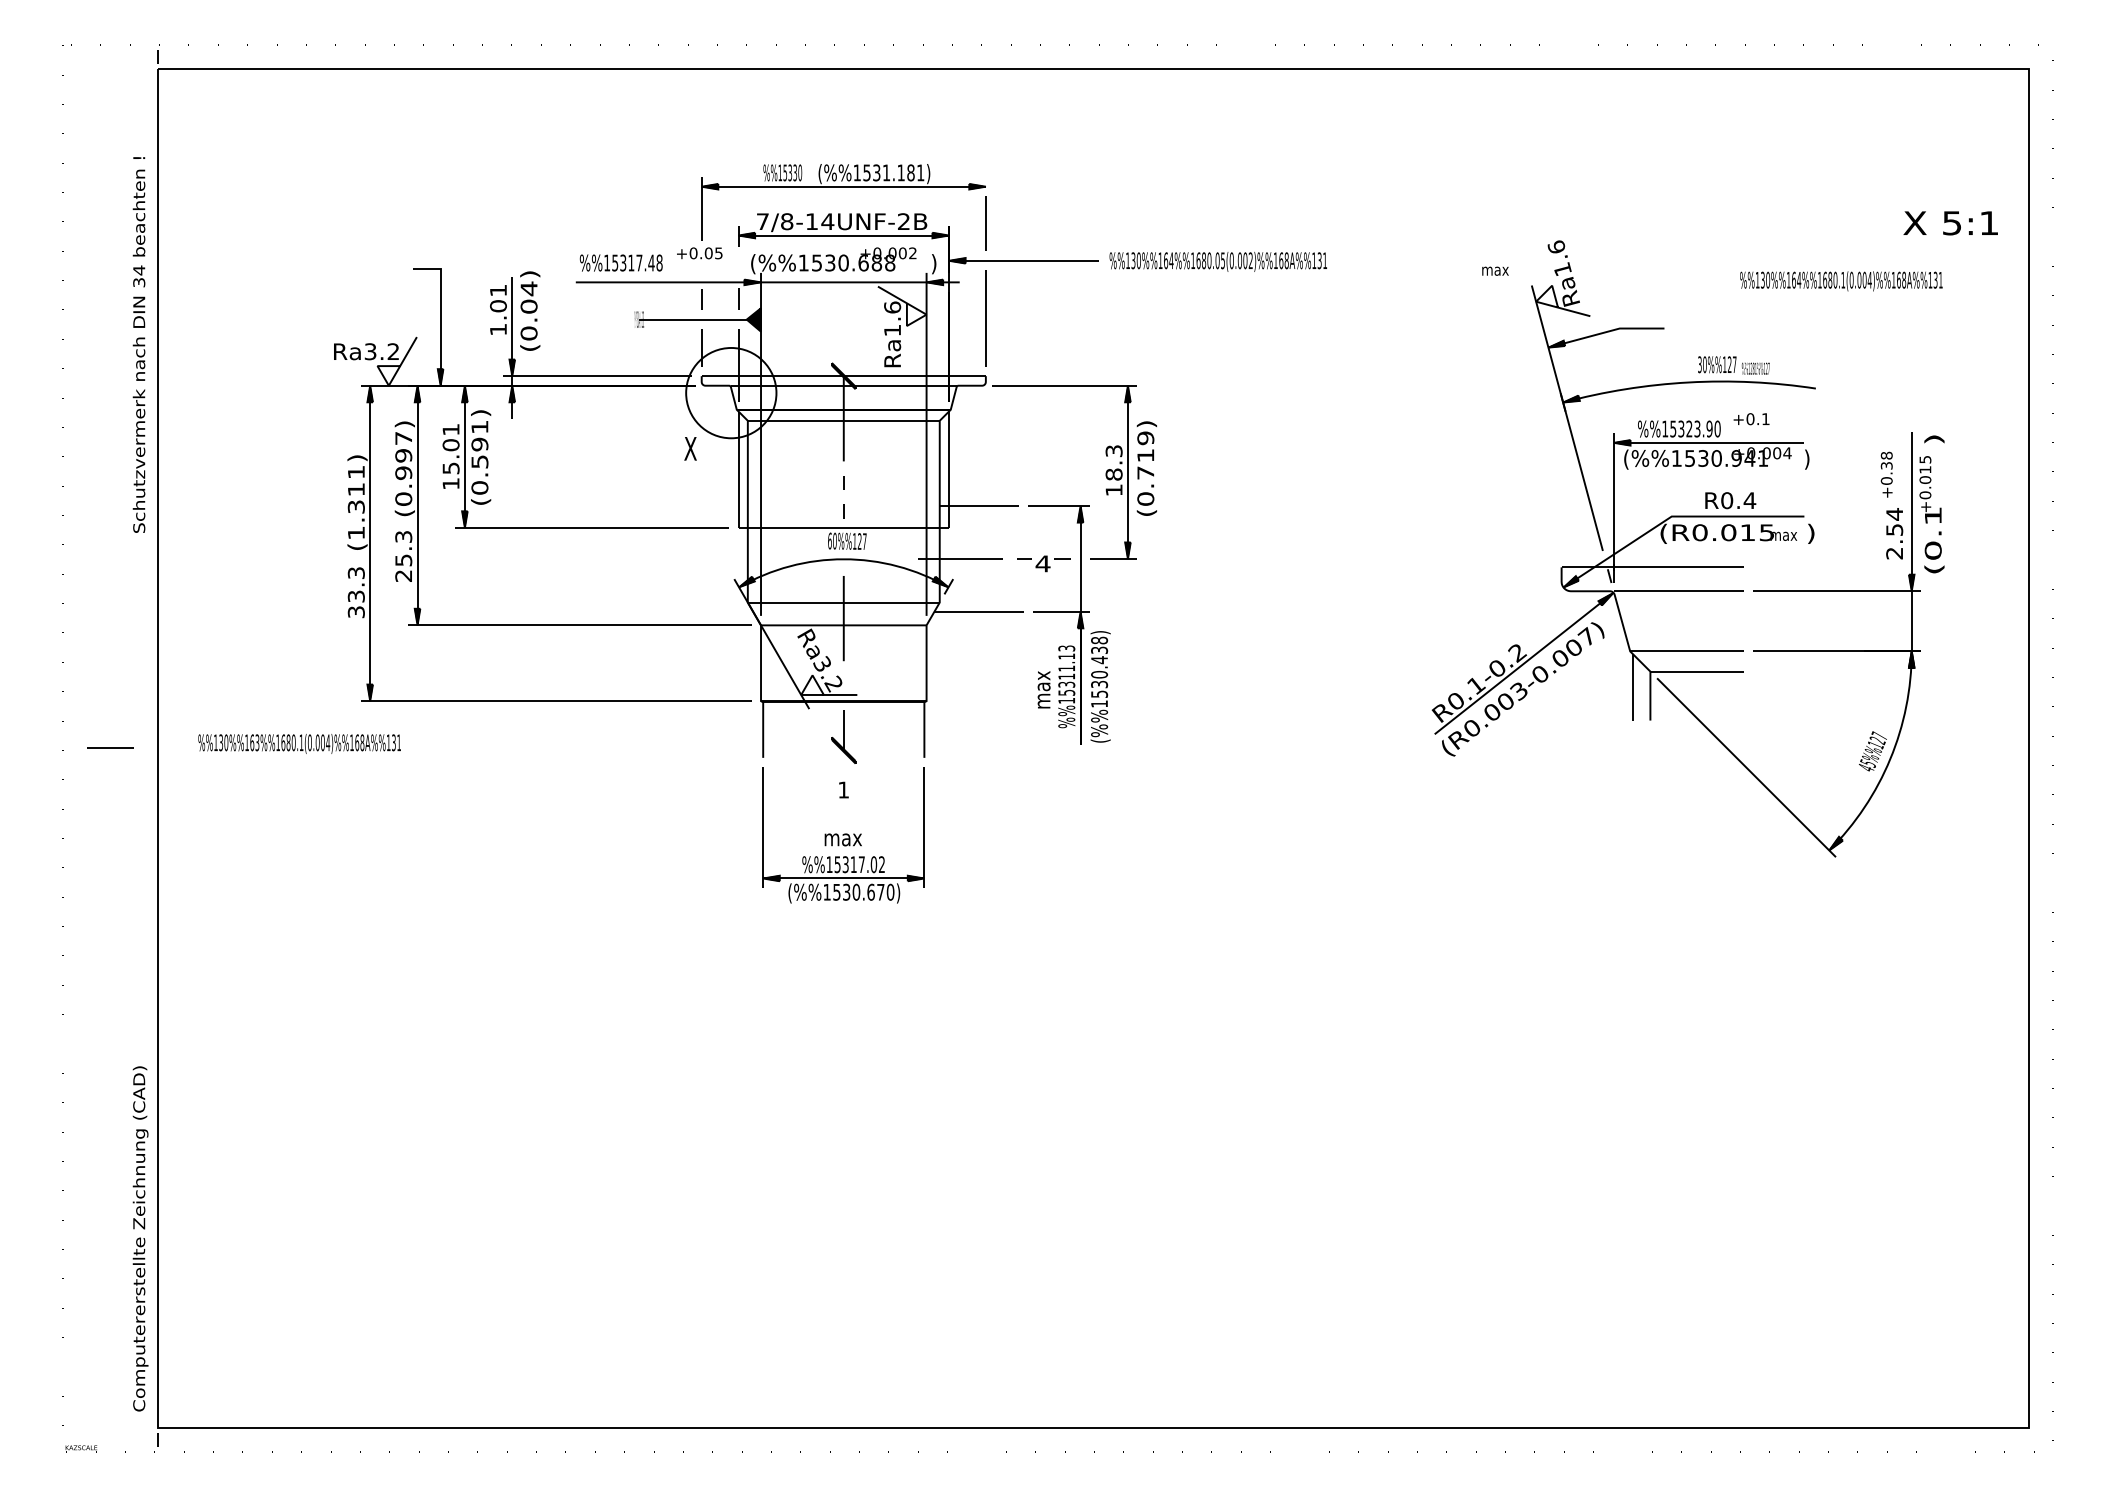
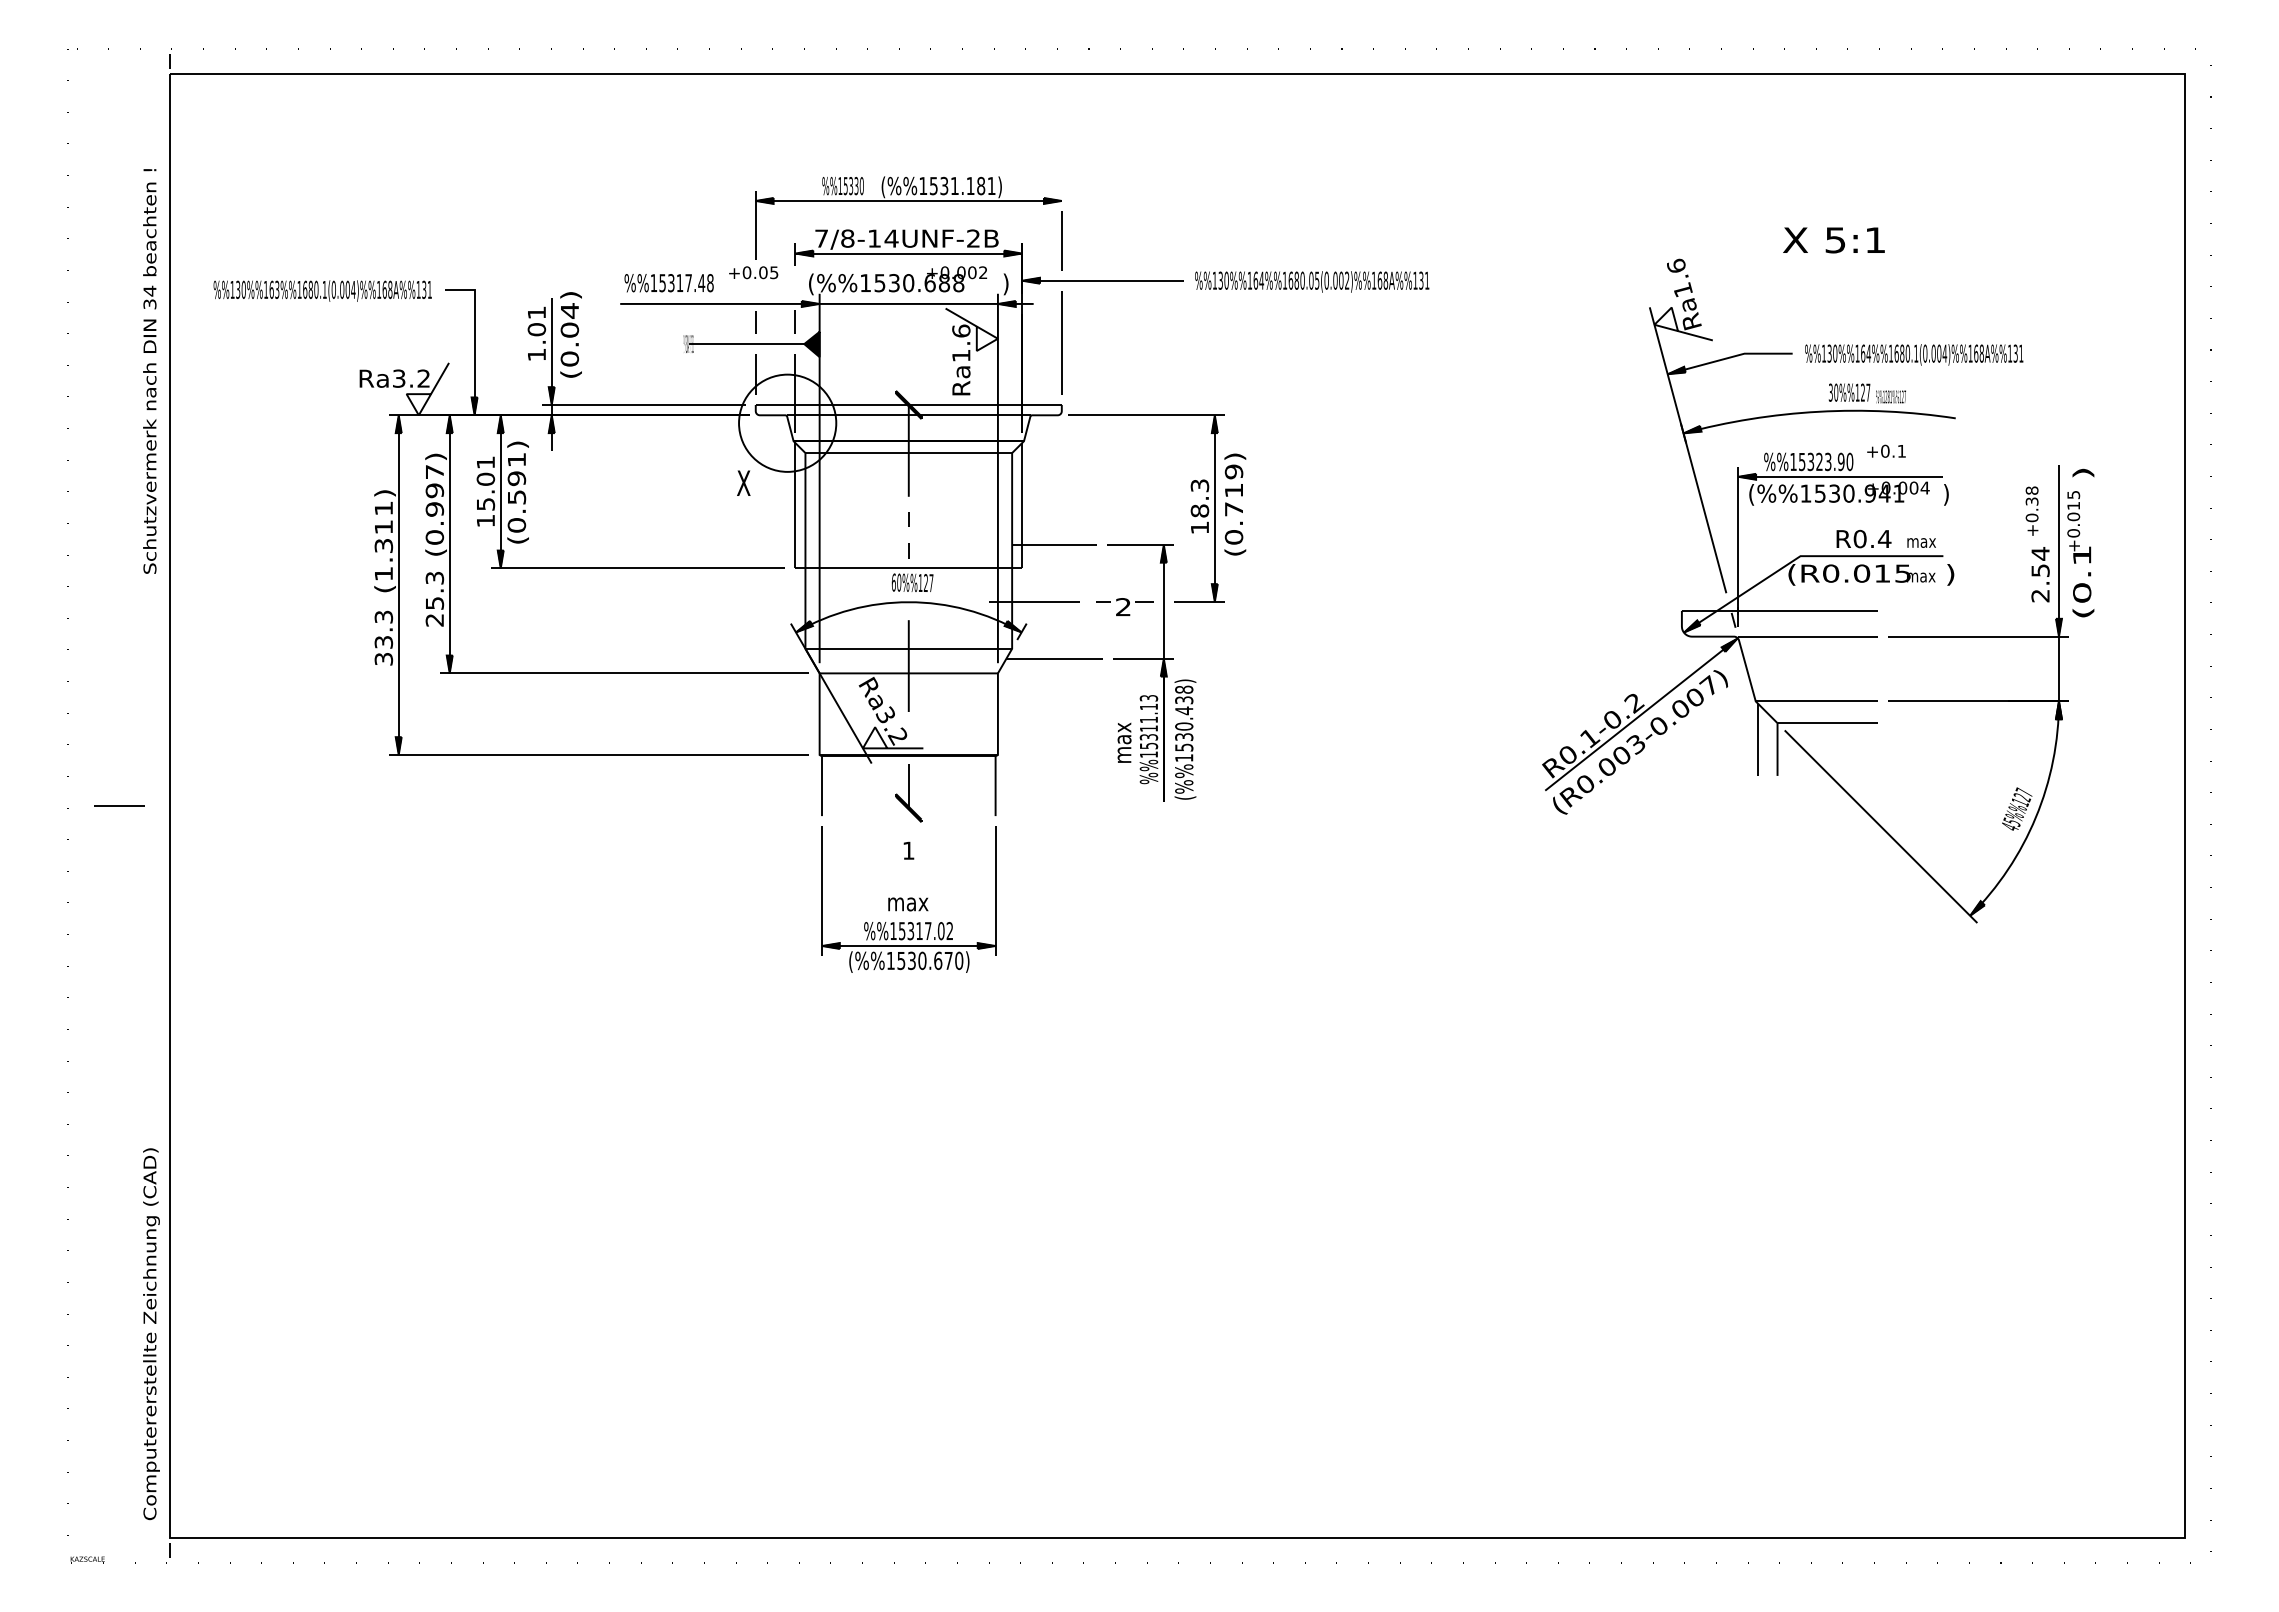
text: (1950, 223) -> (1833, 240), moved
text: (1495, 270) -> (1921, 542), moved
part: (1841, 281) -> (1914, 354), moved
text: (1043, 564) -> (1123, 607), 4 -> 2
part: (299, 743) -> (322, 290), moved

